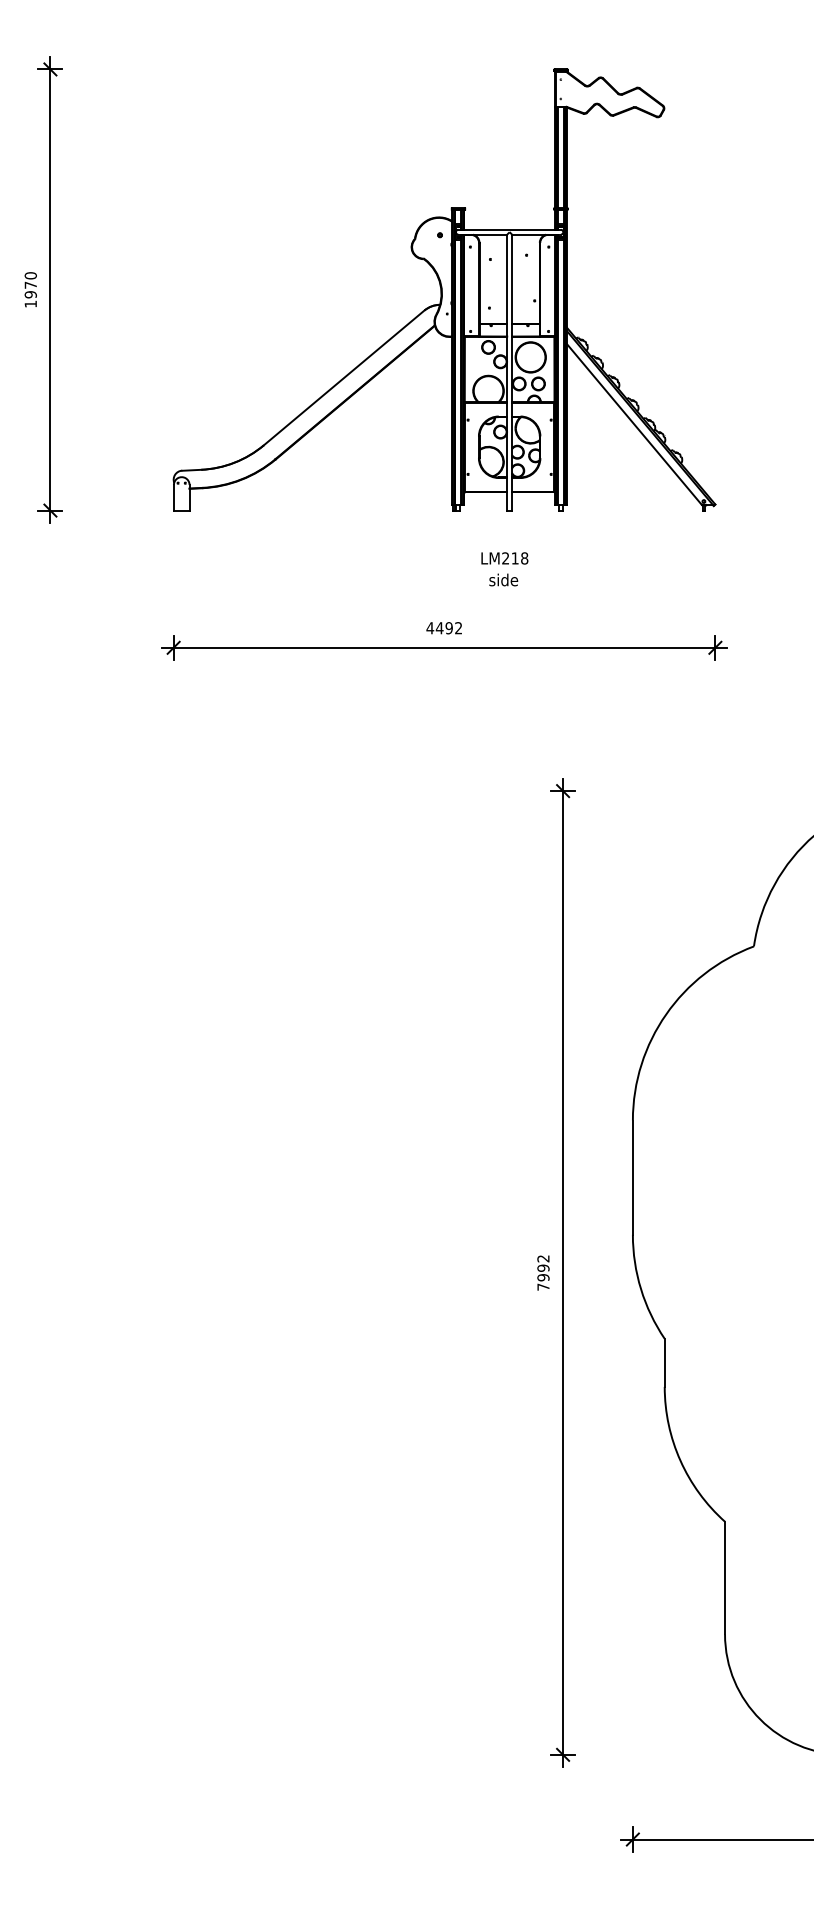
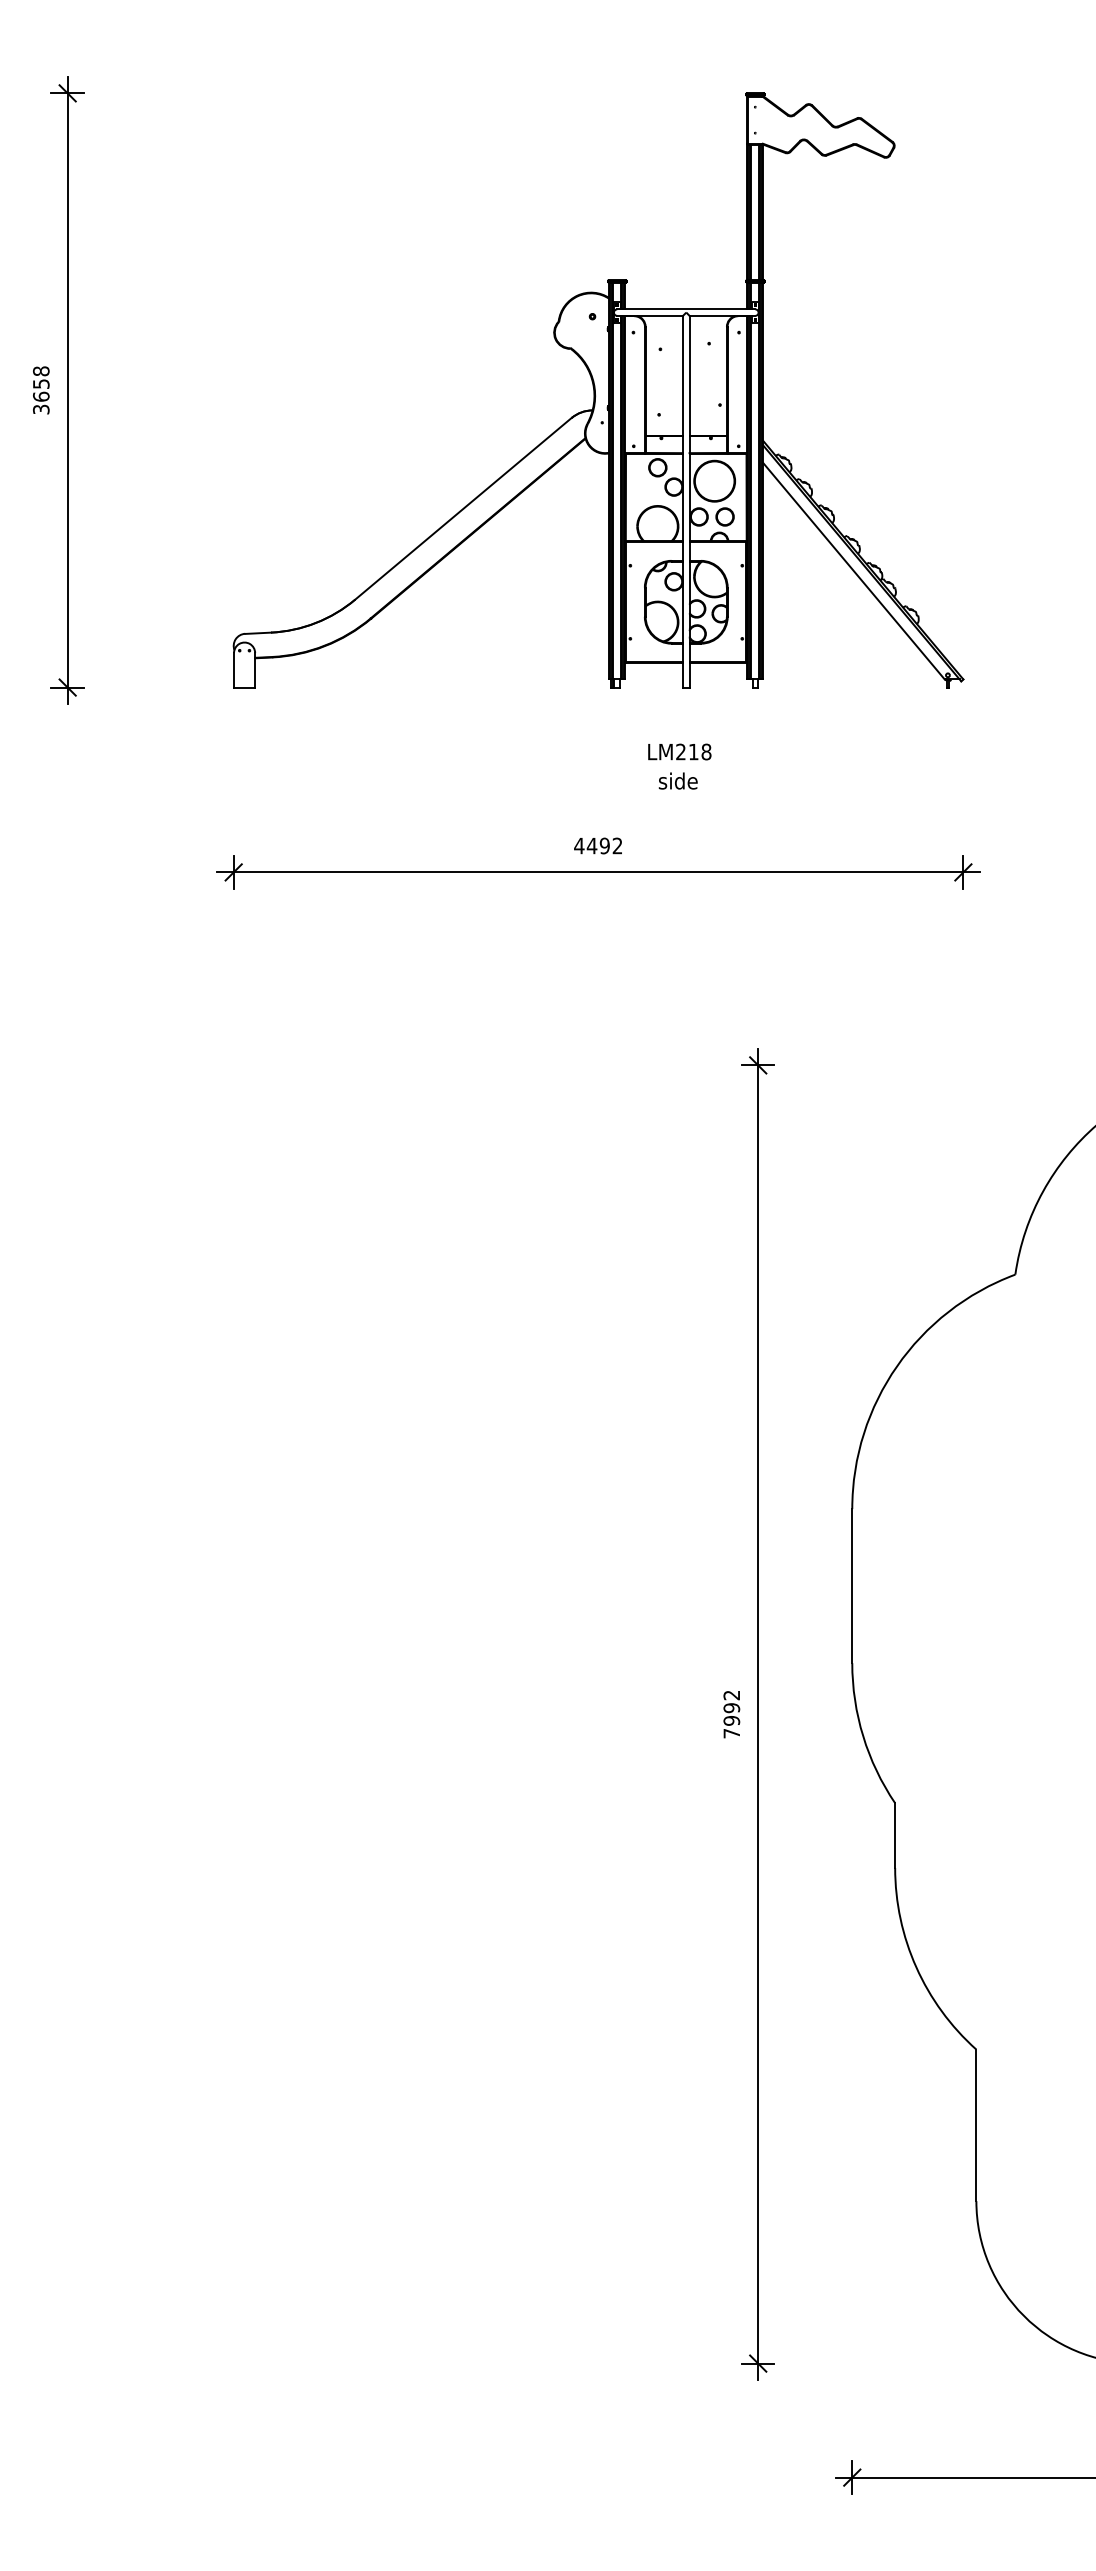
text: (30, 290) -> (41, 390), 1970 -> 3658

